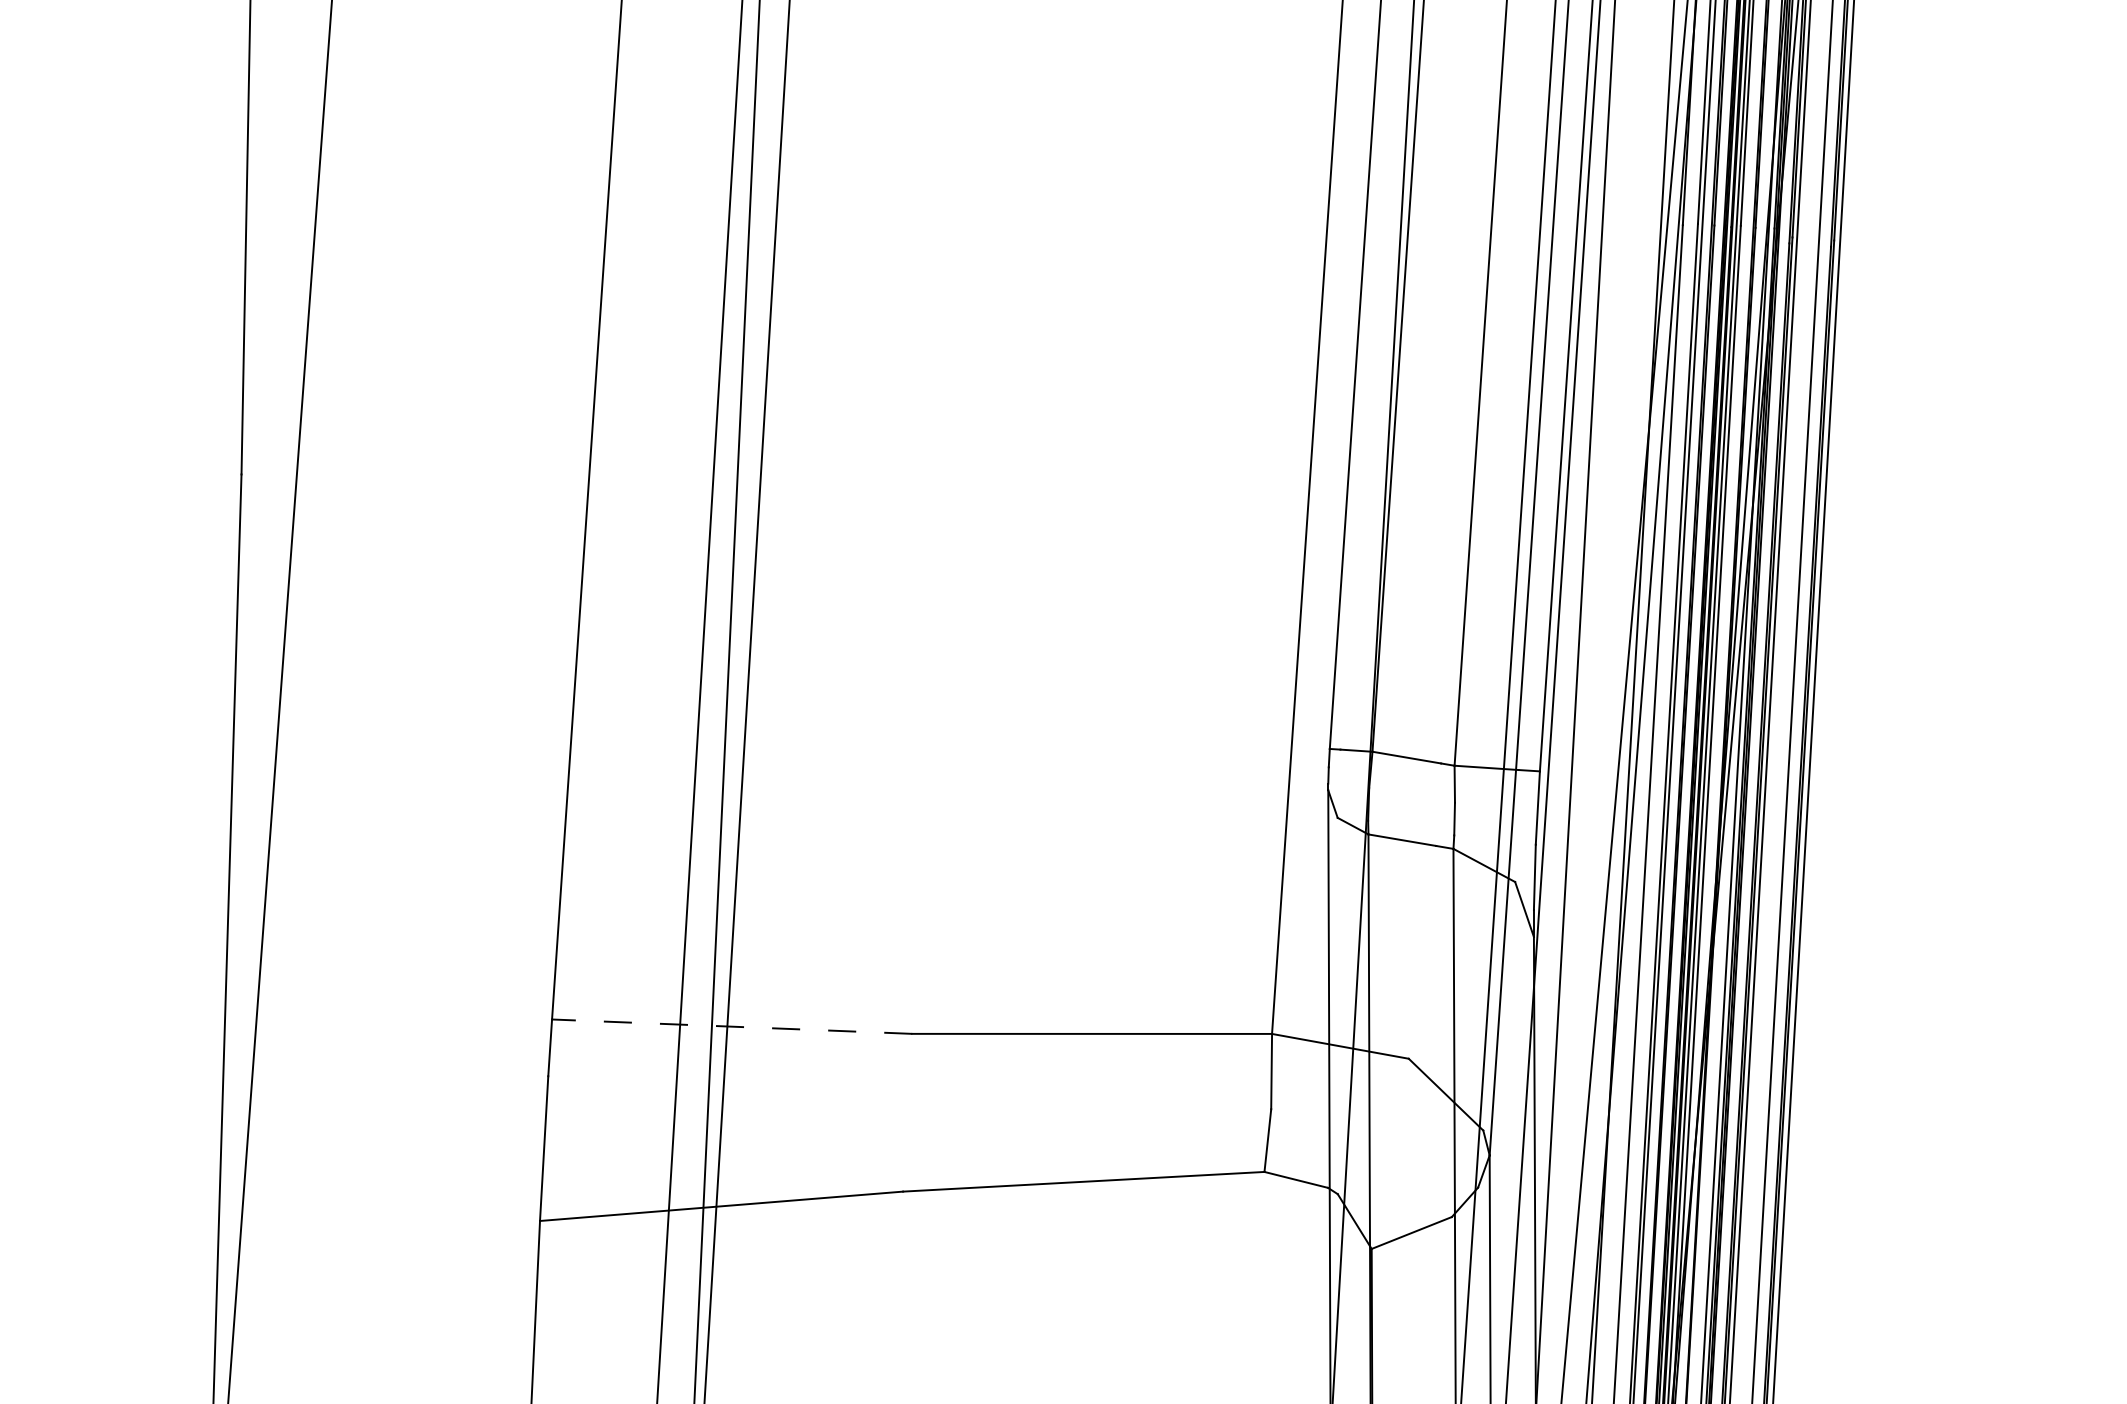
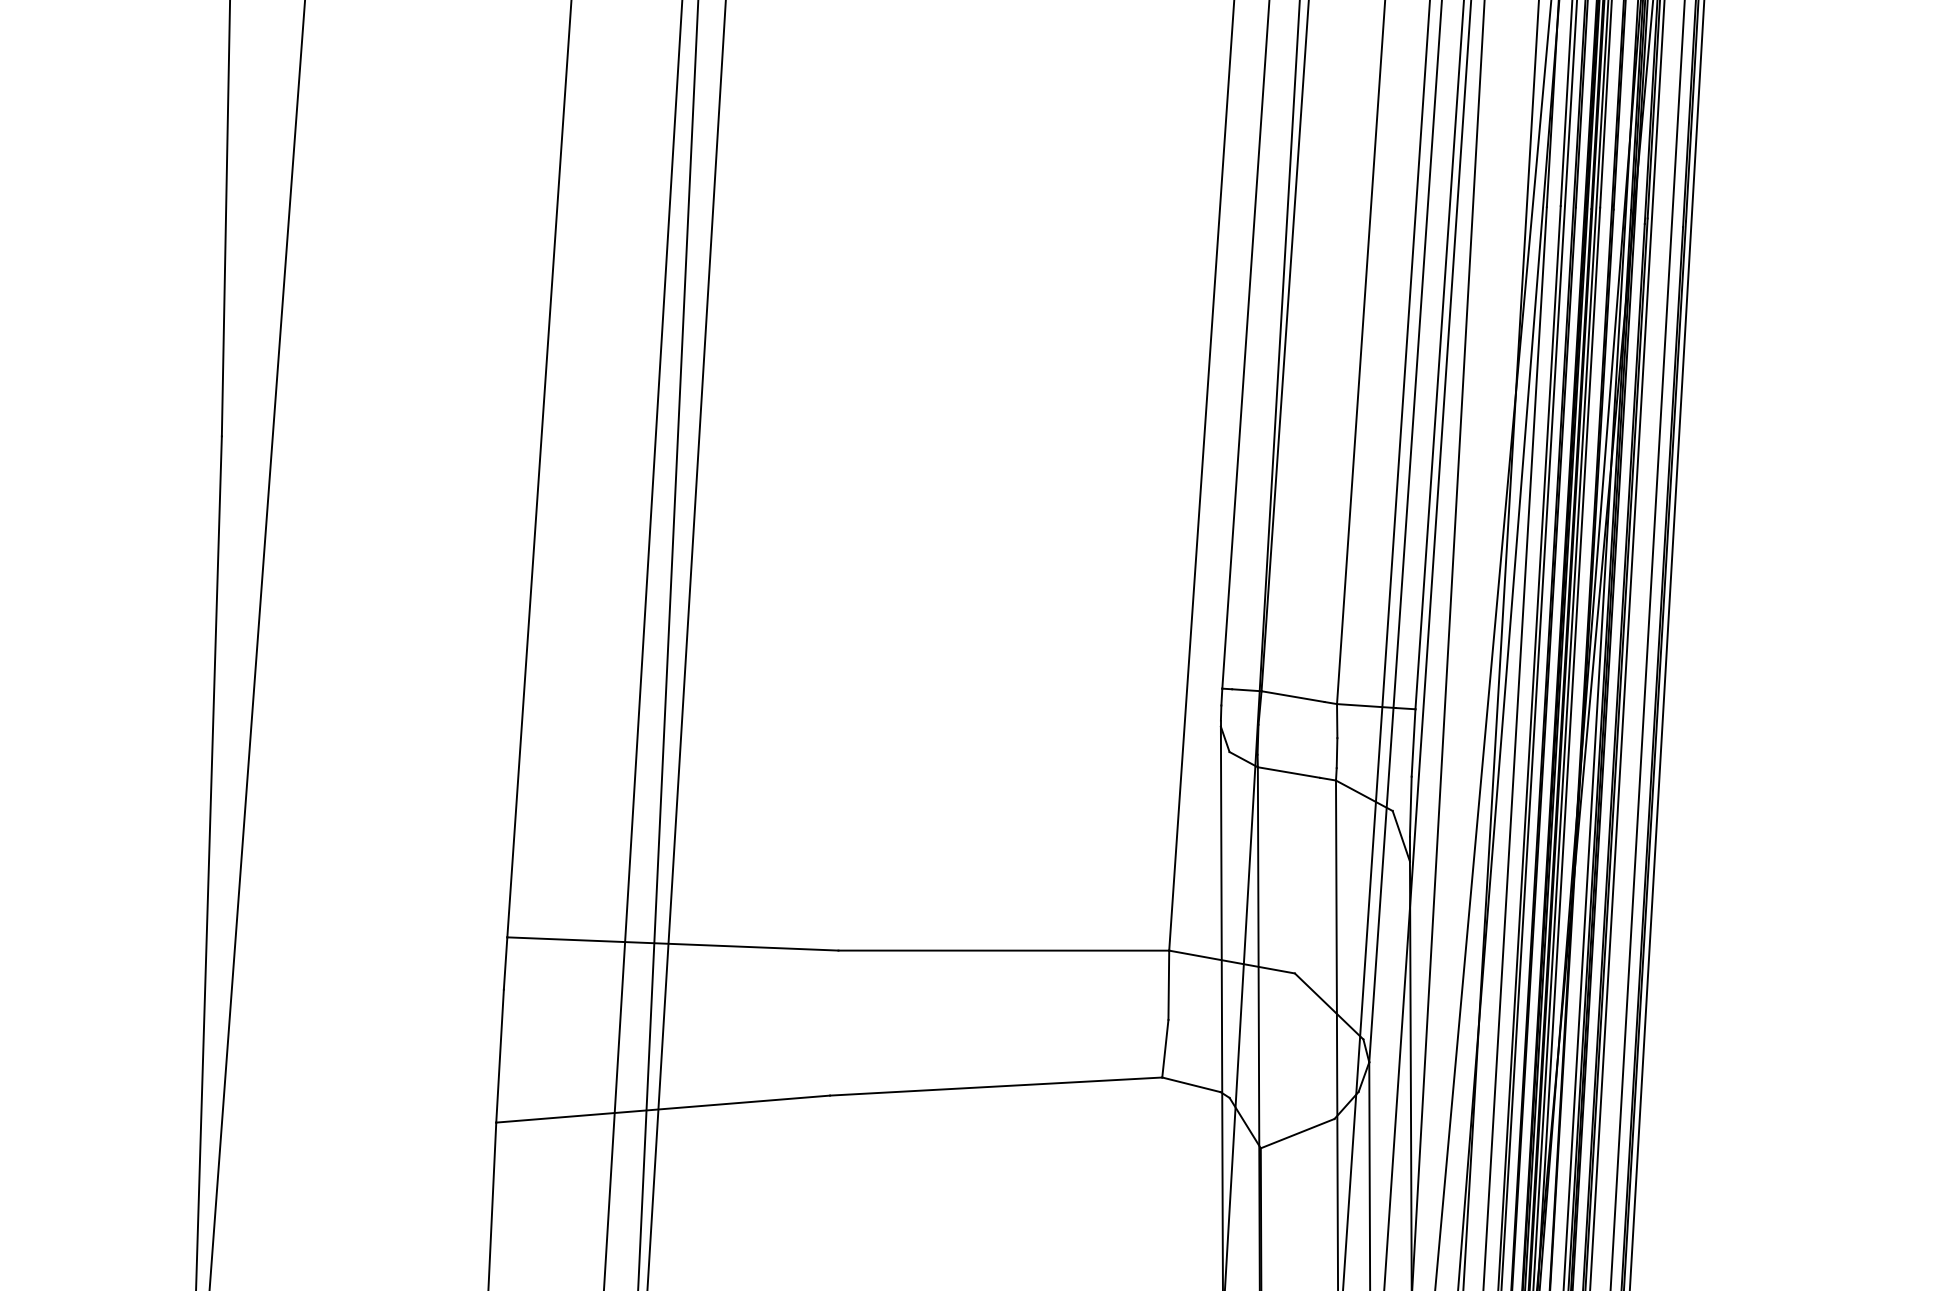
line: (731, 1026) -> (672, 943), dashed -> solid

